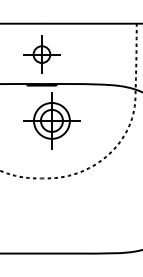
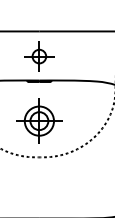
part: (51, 120) -> (39, 120), moved

